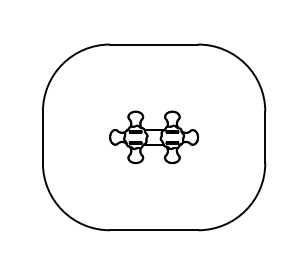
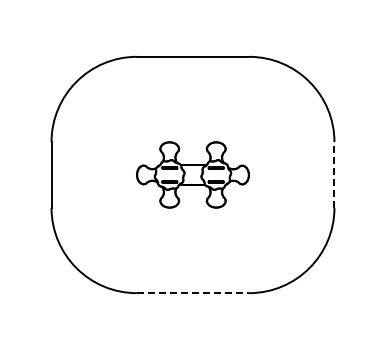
line: (265, 137) -> (334, 174), solid -> dashed
line: (154, 230) -> (193, 293), solid -> dashed

